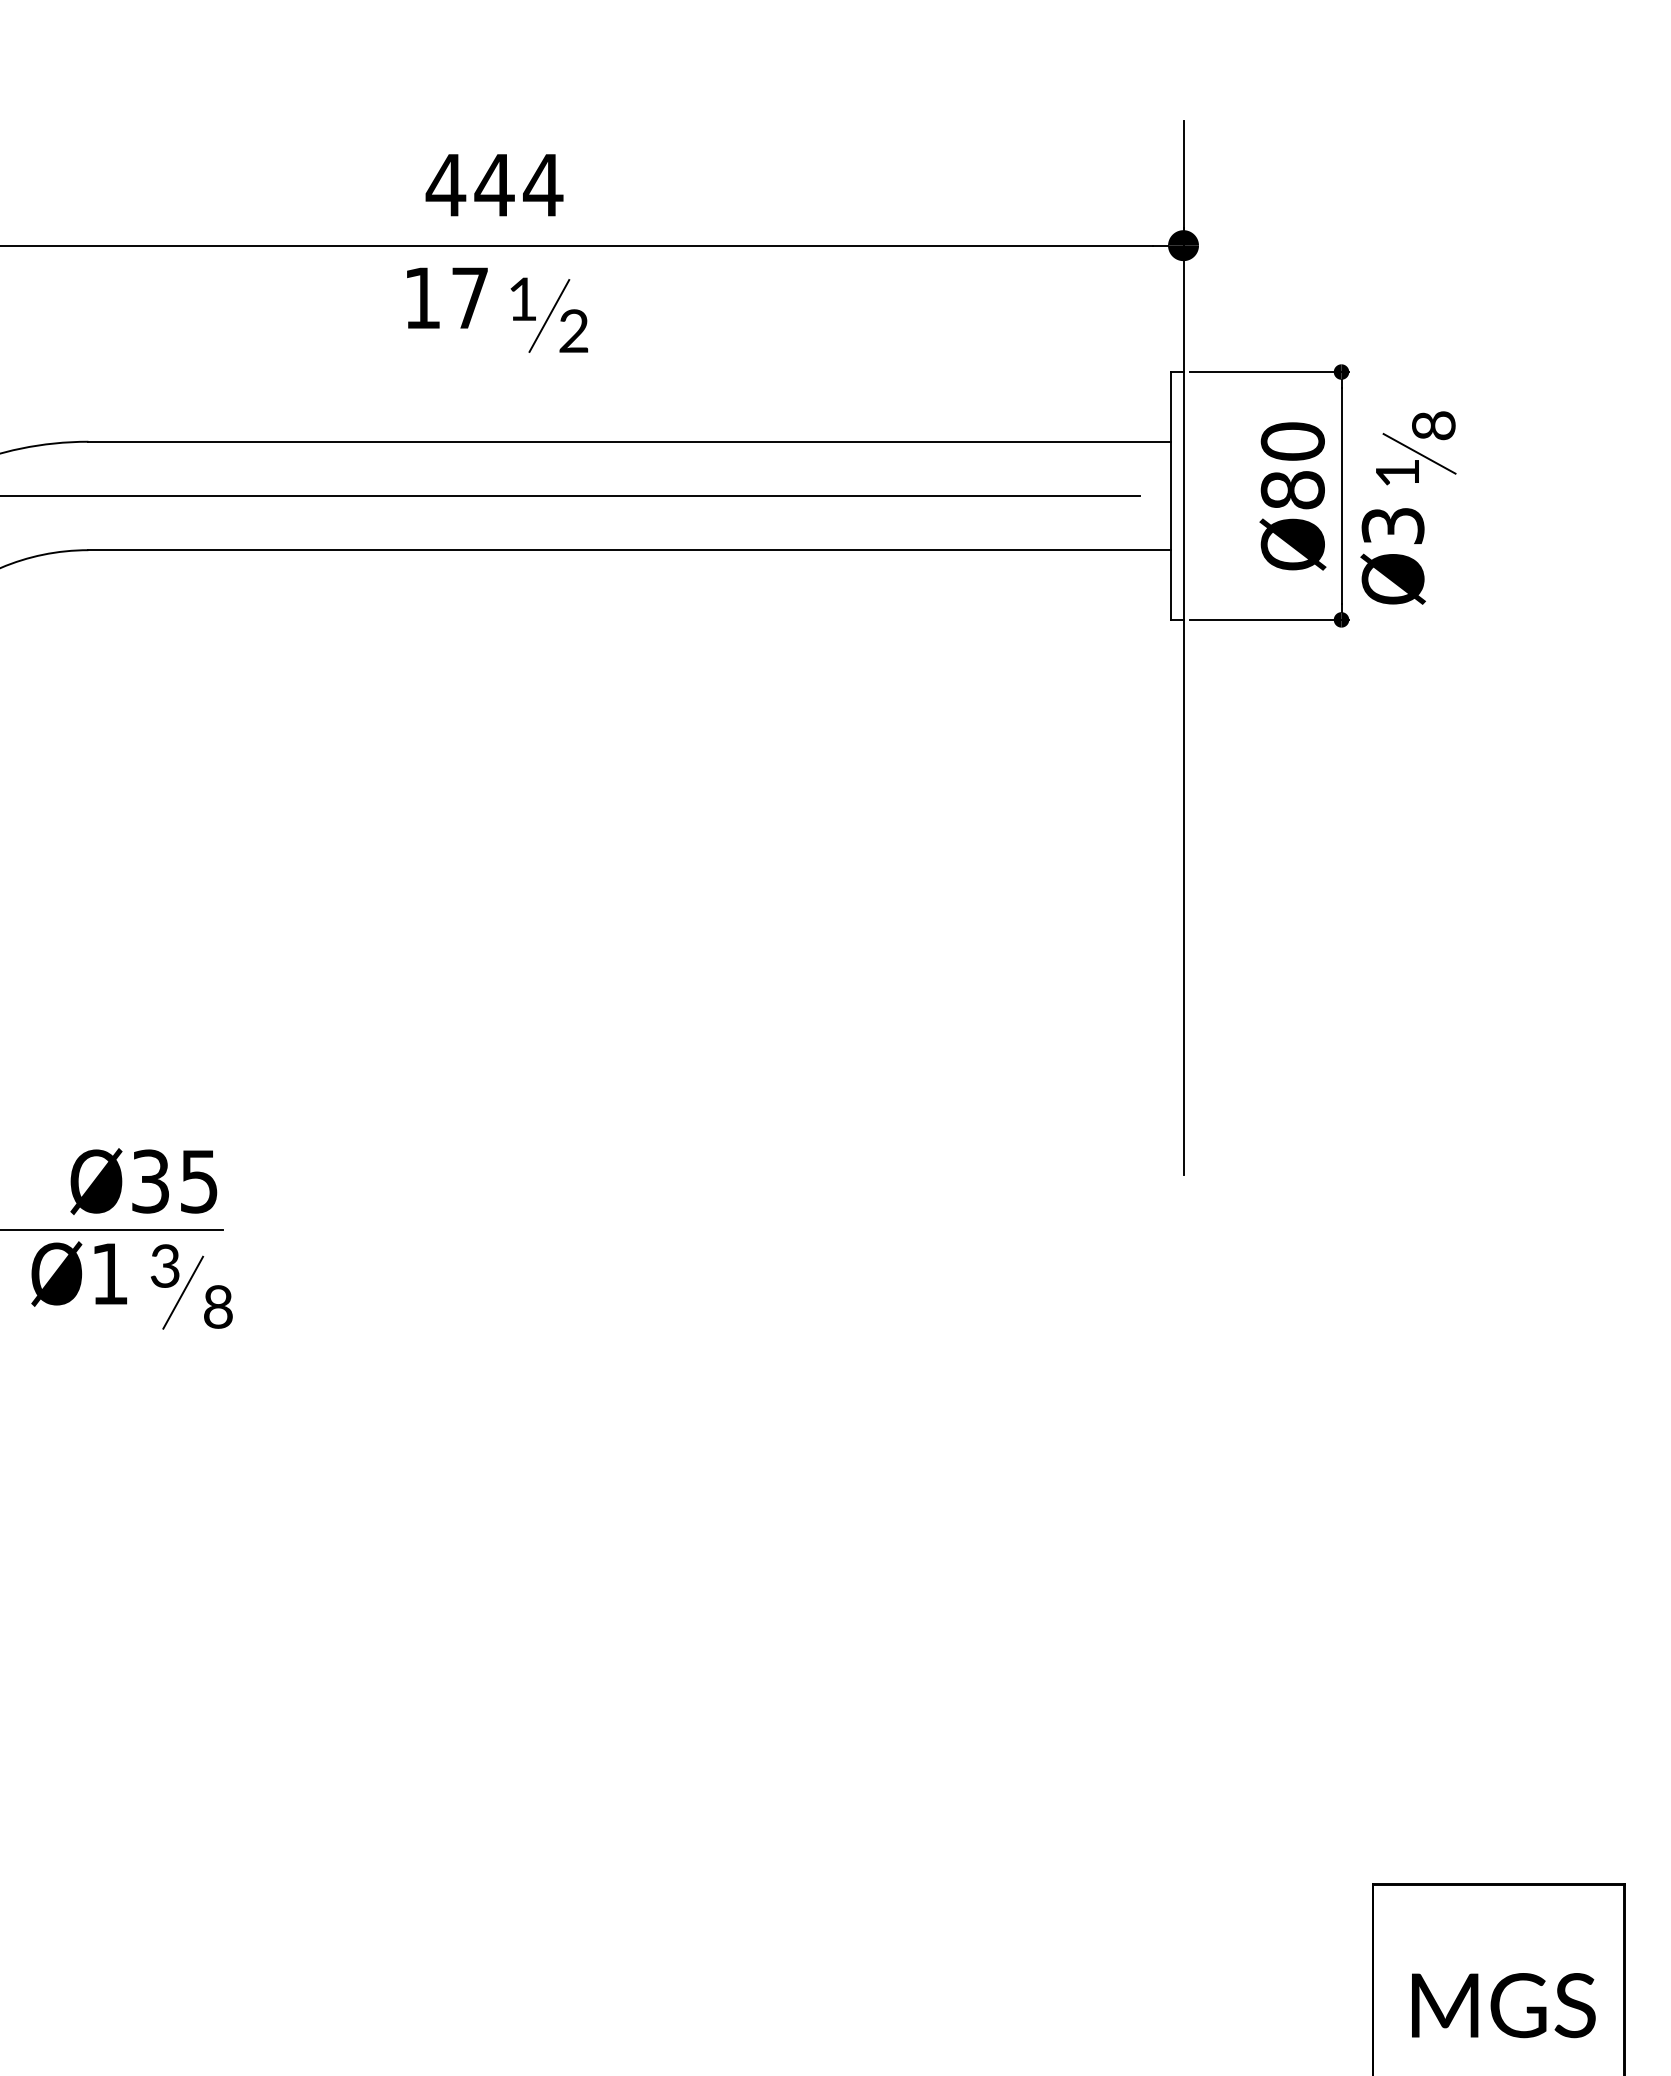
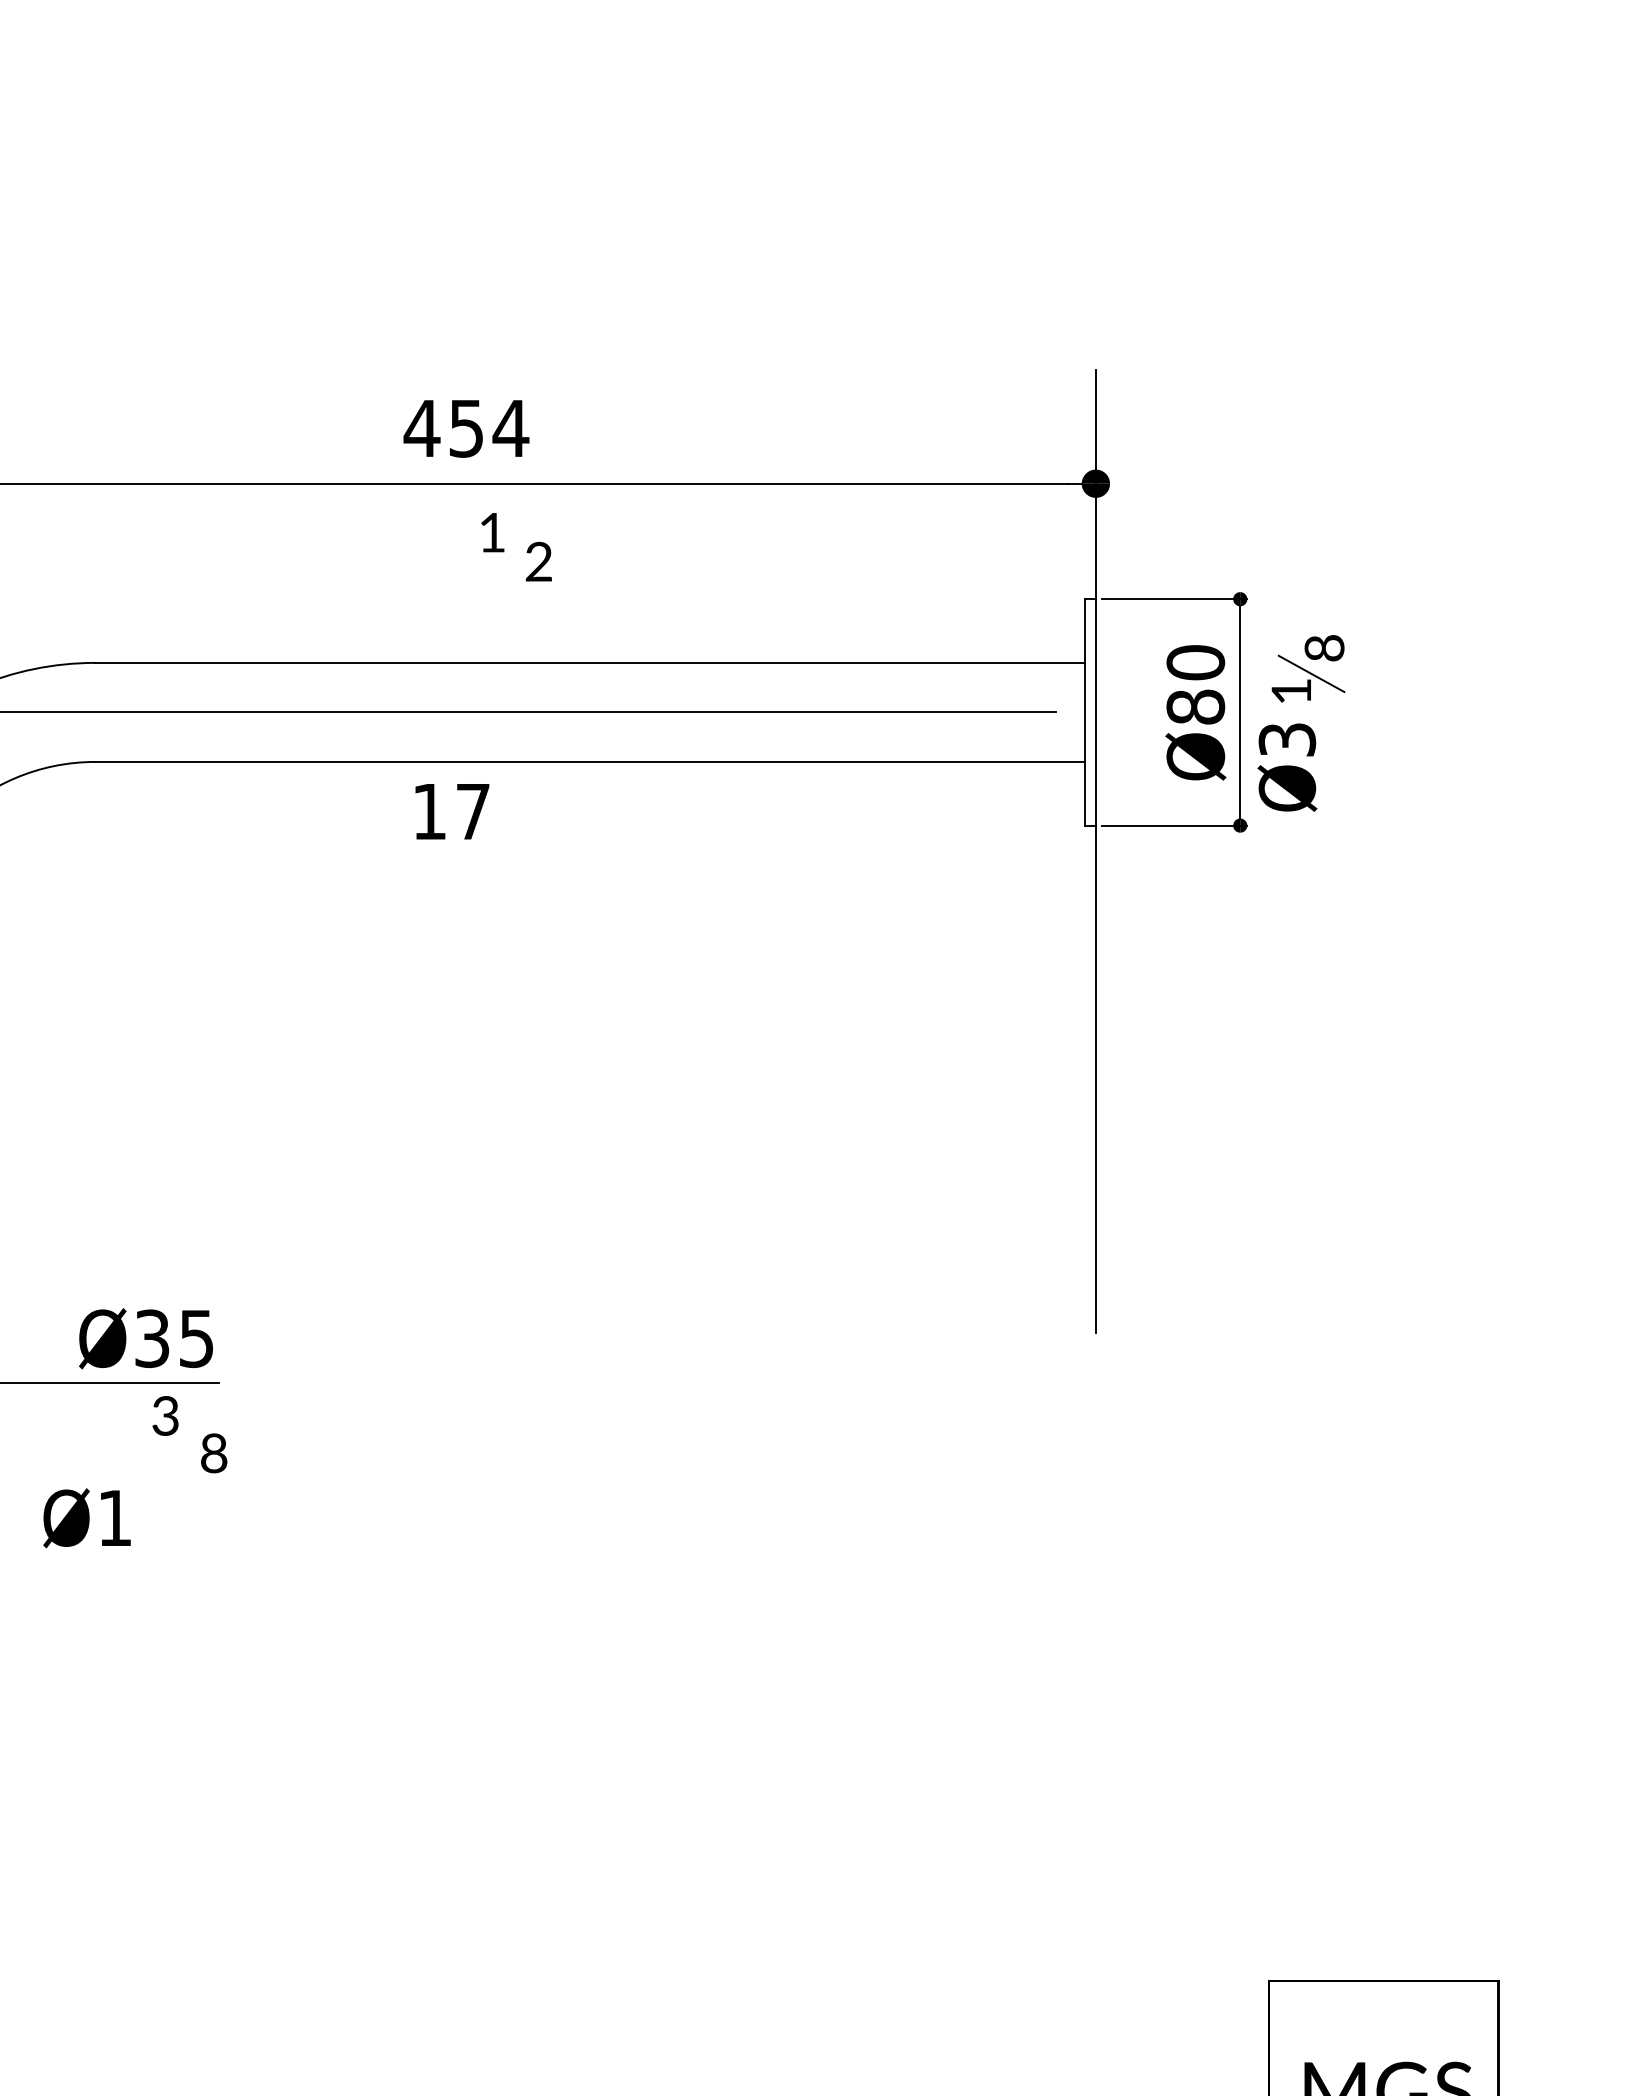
text: (494, 185) -> (466, 428), 444 -> 454
text: (447, 297) -> (452, 811), moved
line: (549, 315) -> (516, 547), removed
text: (78, 1274) -> (86, 1518), moved
line: (182, 1292) -> (181, 1440), removed

